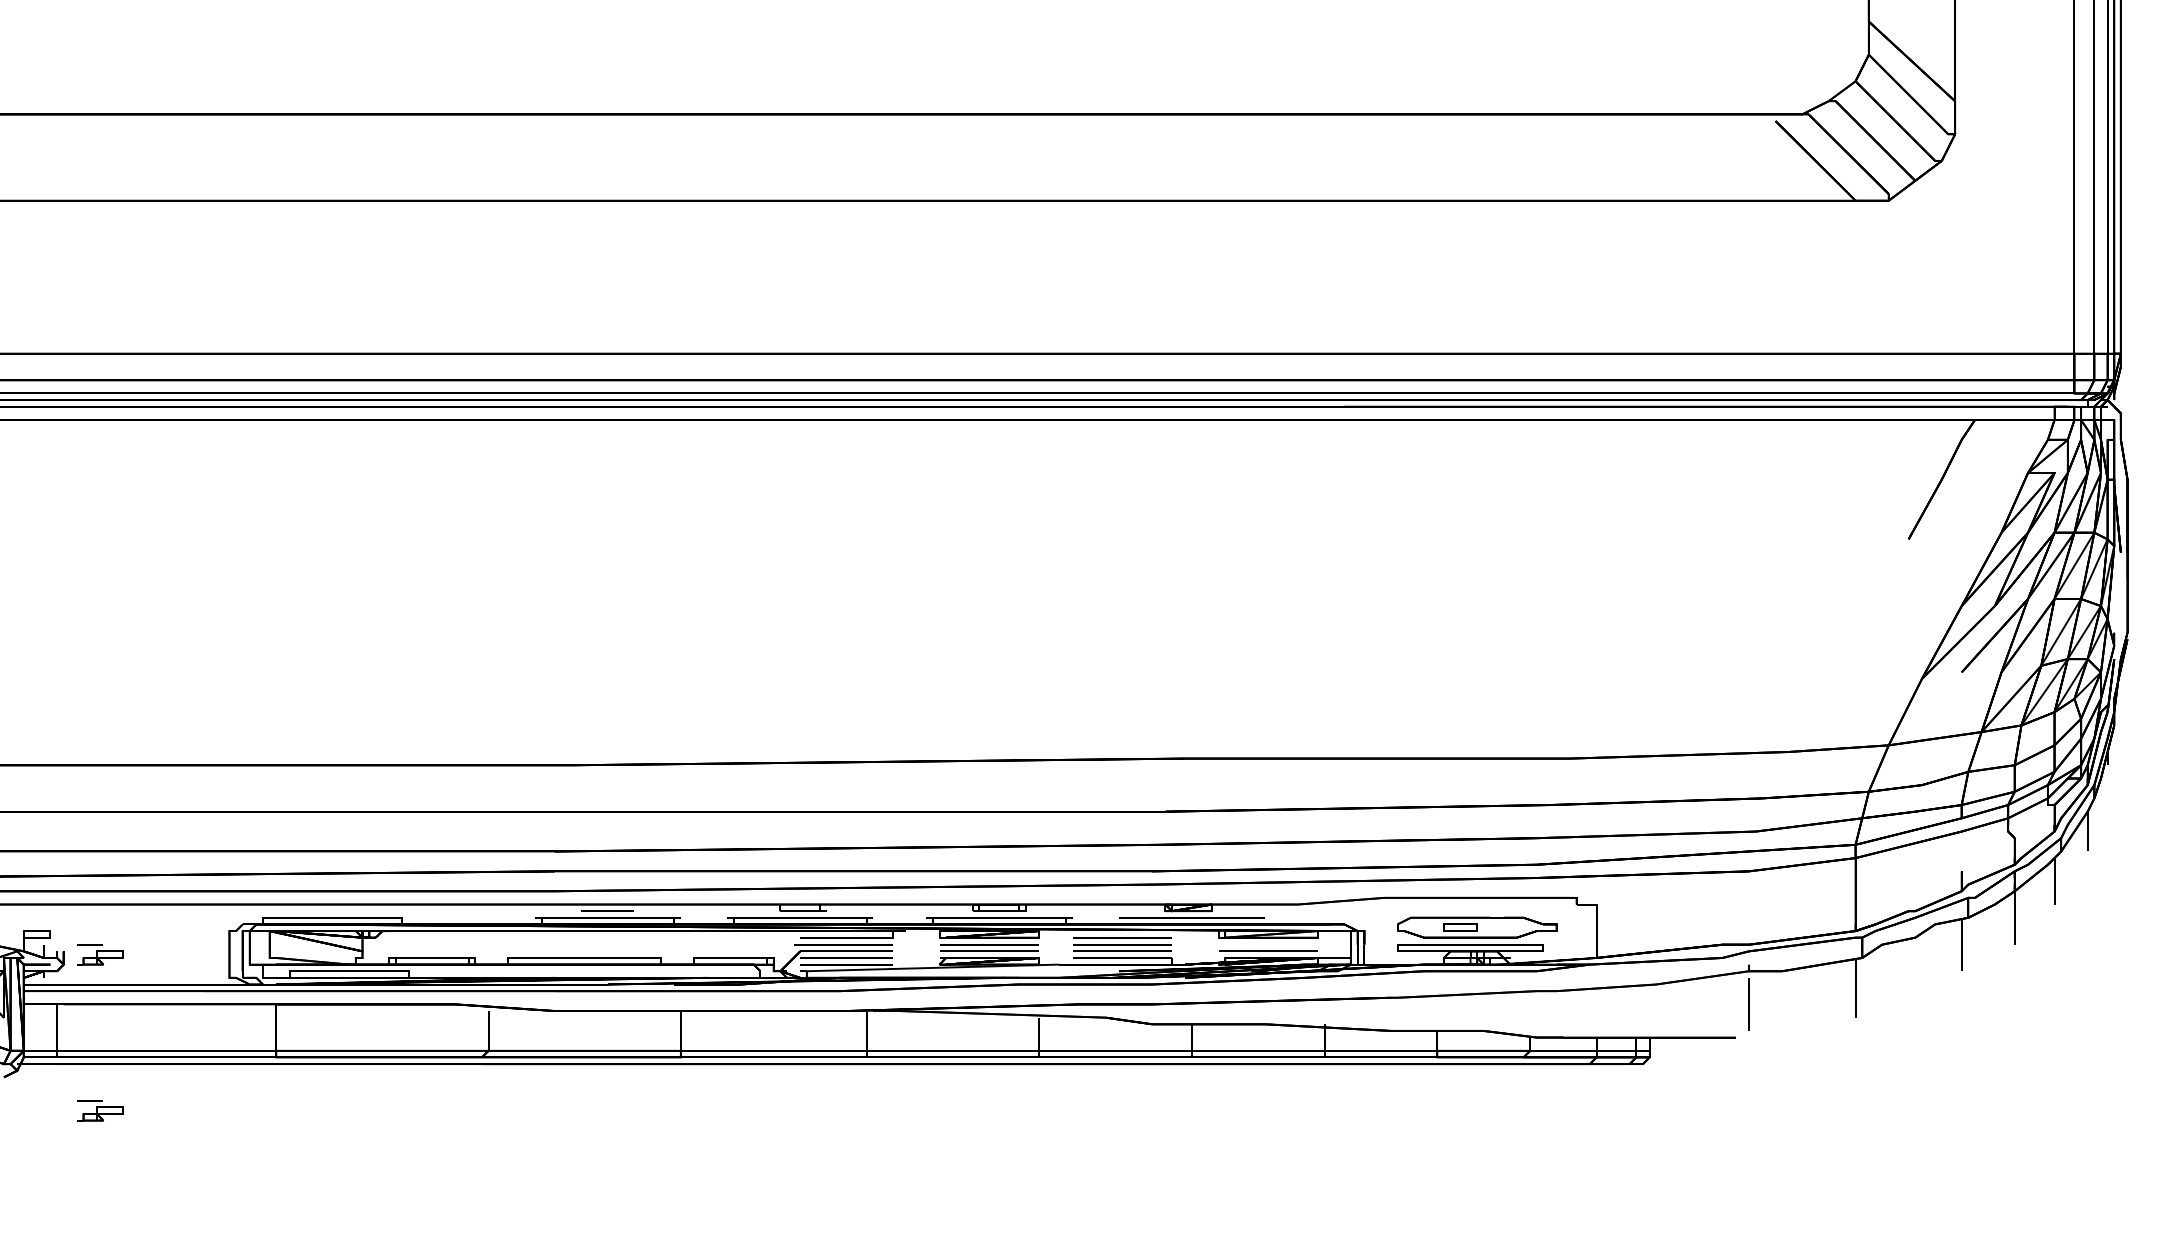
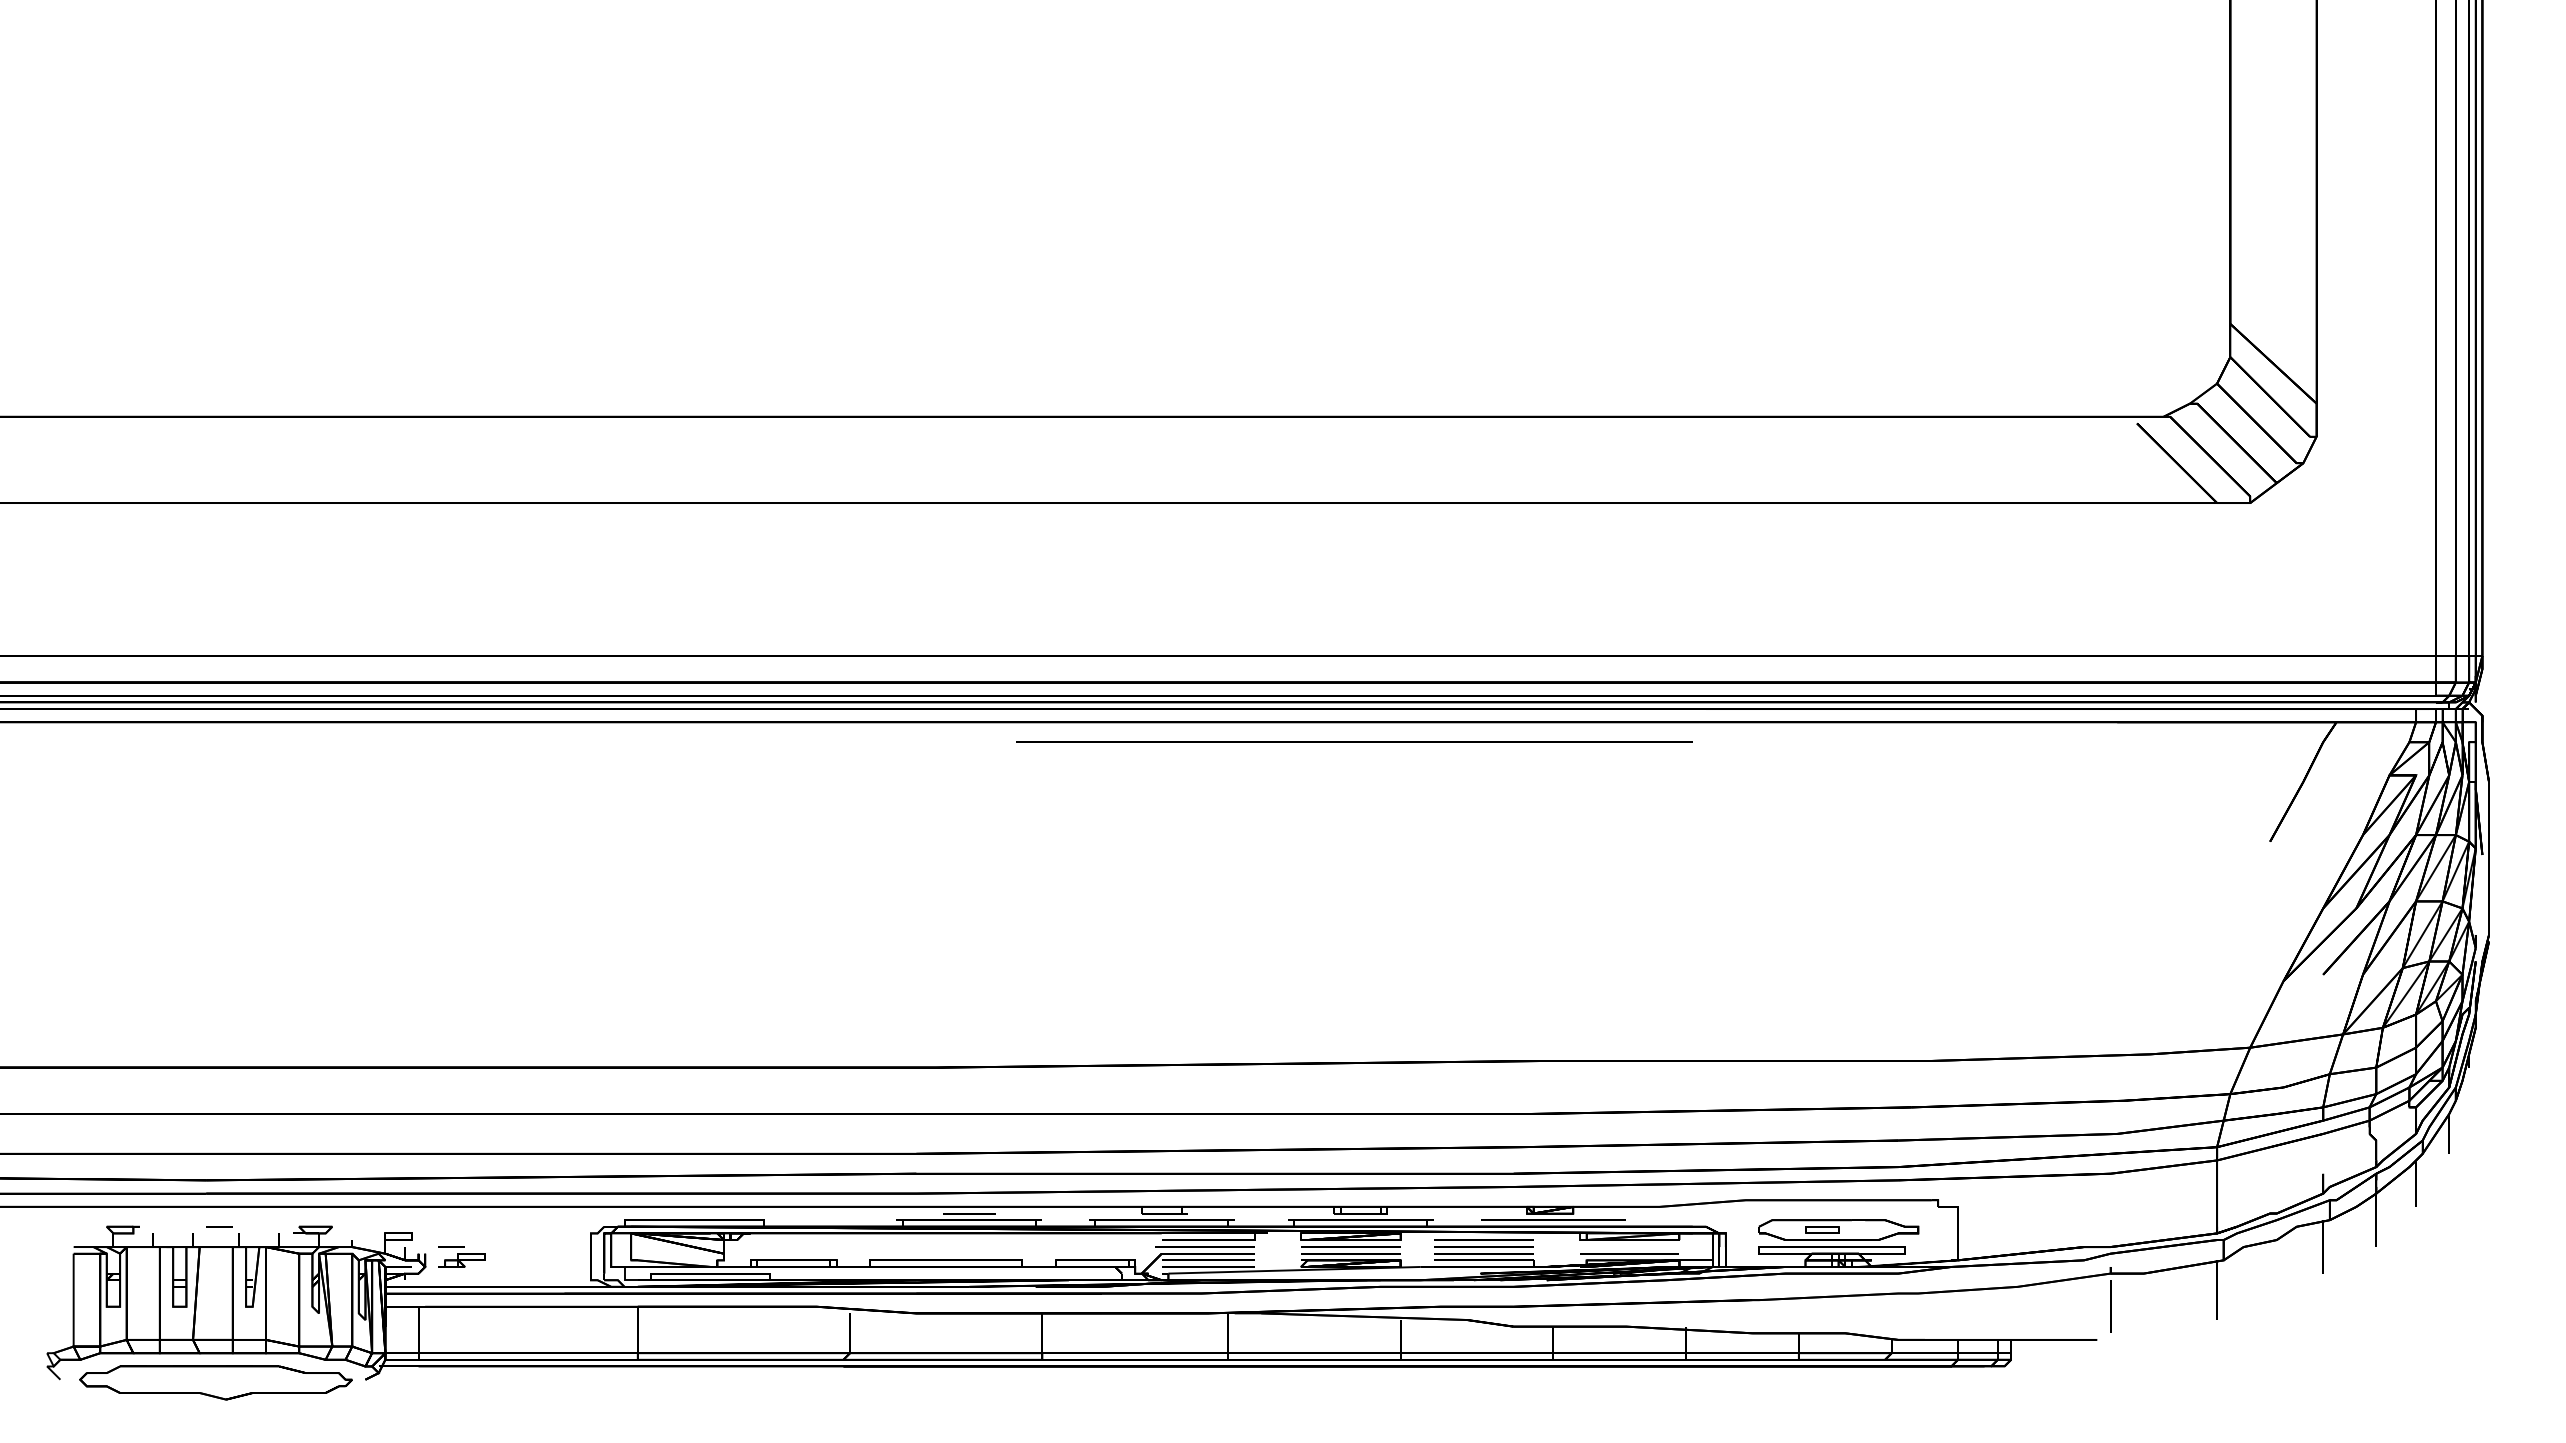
line: (993, 439) -> (1354, 741), added
part: (100, 1110) -> (461, 1412), removed

